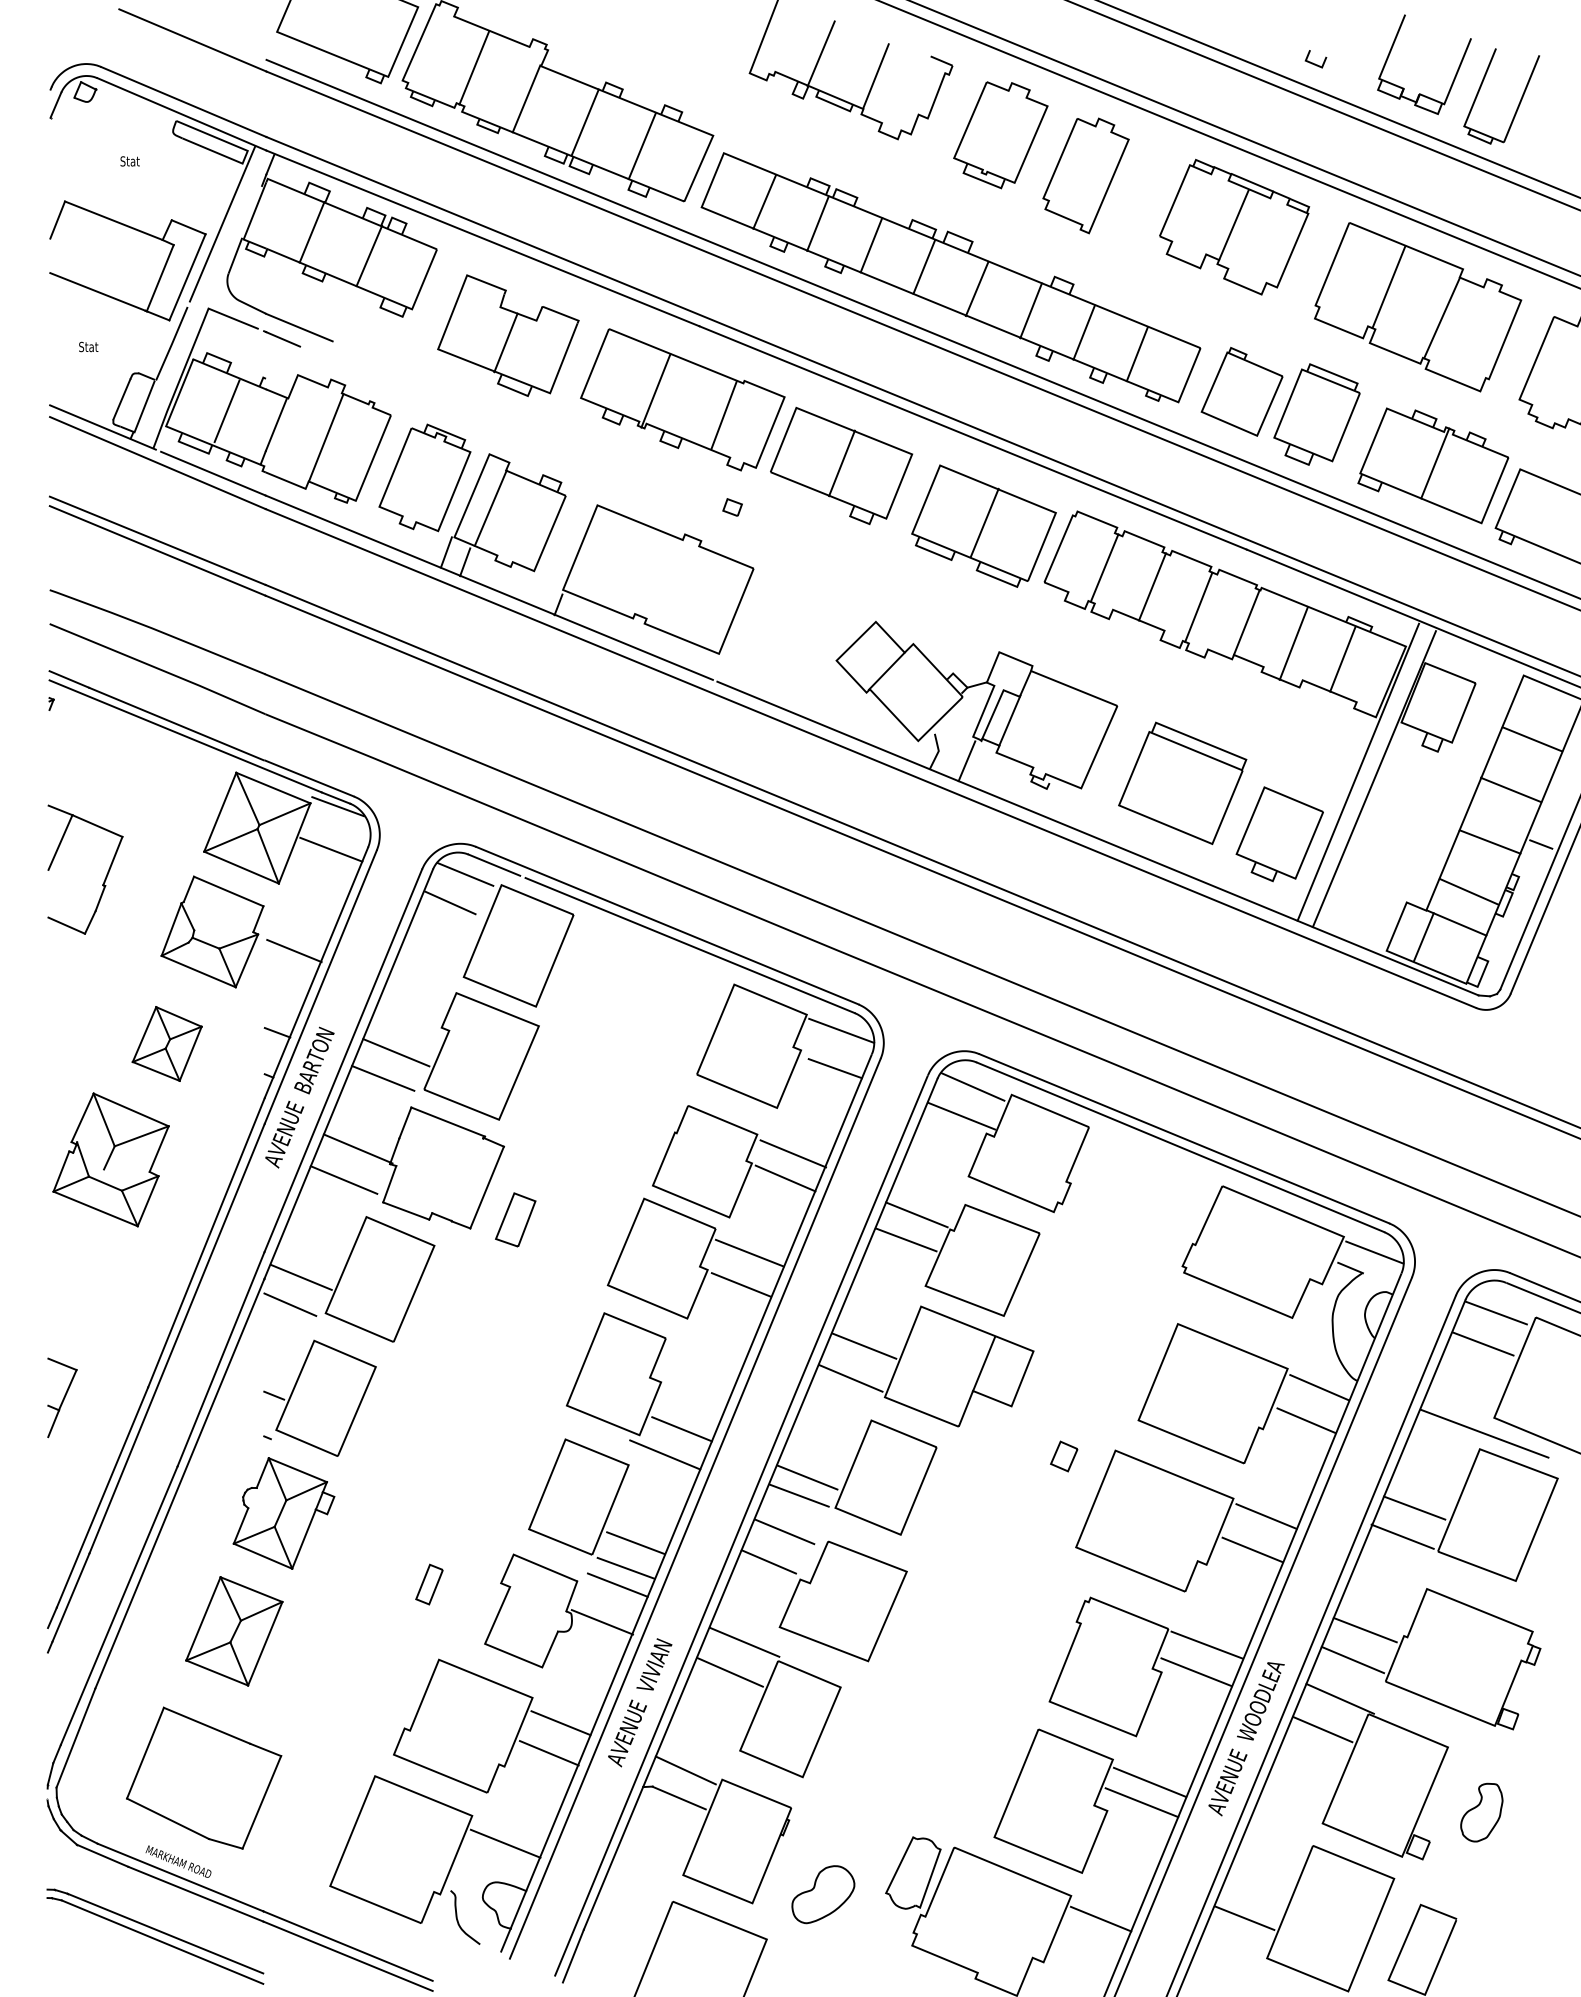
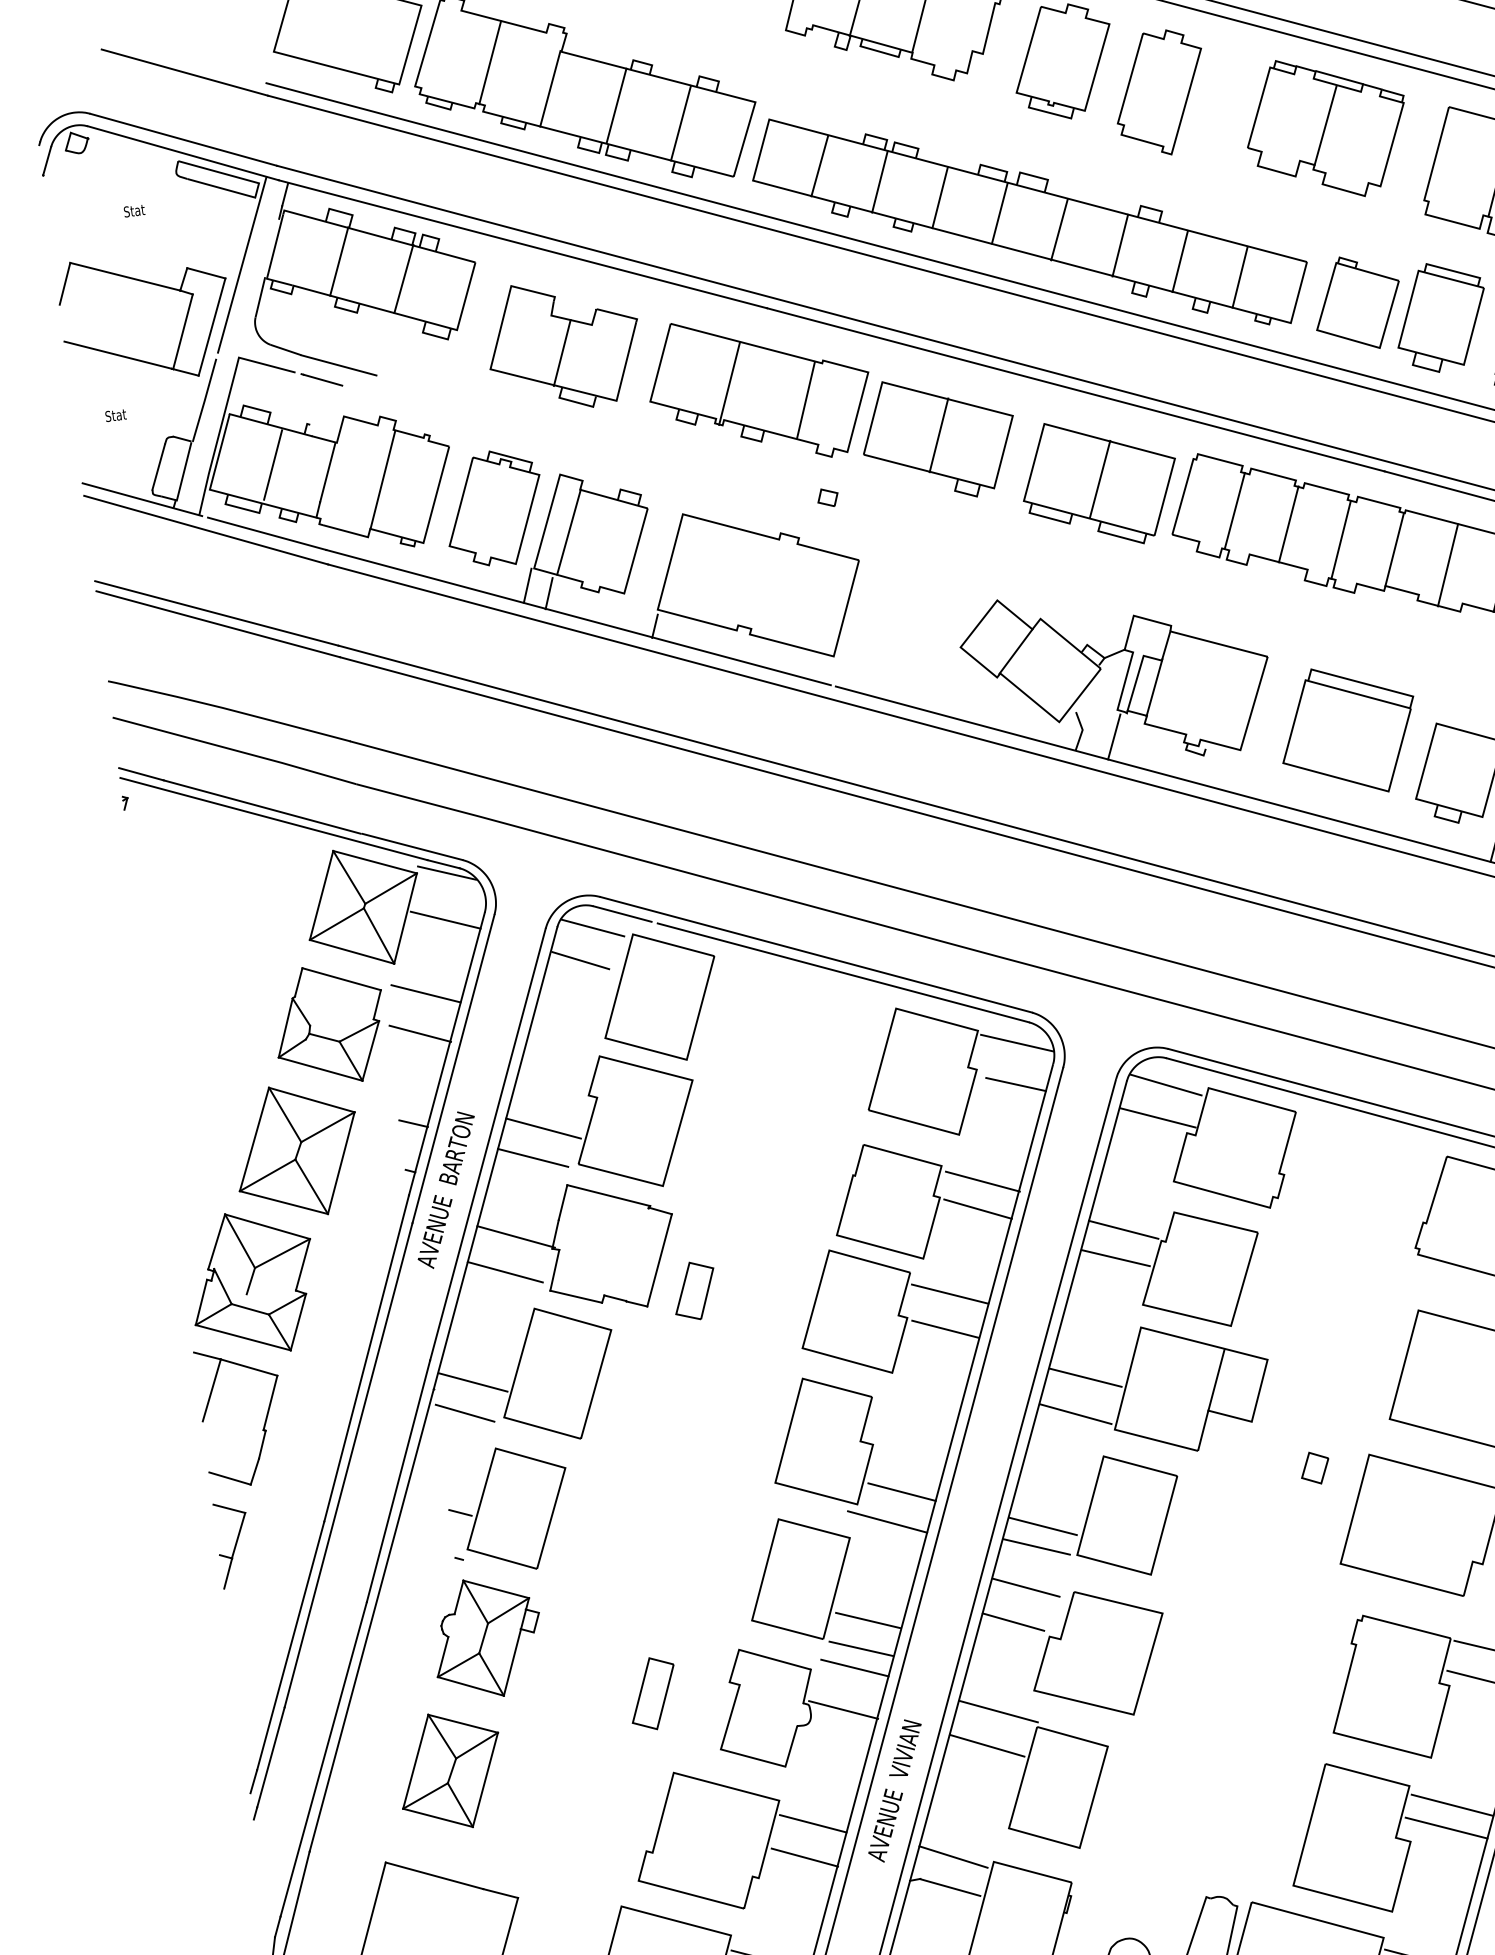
part: (105, 876) -> (264, 1420), moved
line: (304, 914) -> (426, 993), added
part: (166, 1043) -> (296, 1150), size x1.67
part: (429, 1584) -> (653, 1693), size x1.67

